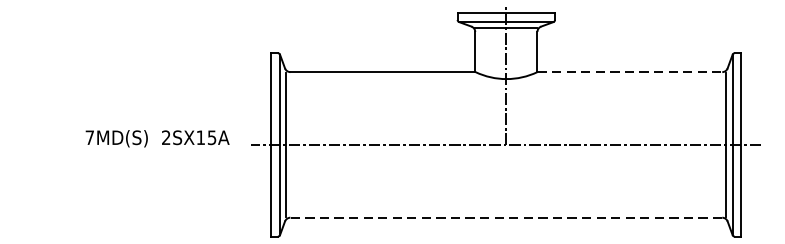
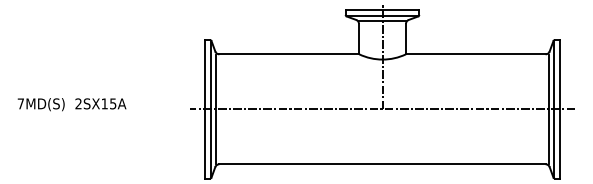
line: (629, 72) -> (475, 54), dashed -> solid
text: (156, 138) -> (71, 104), moved
line: (506, 217) -> (382, 164), dashed -> solid

